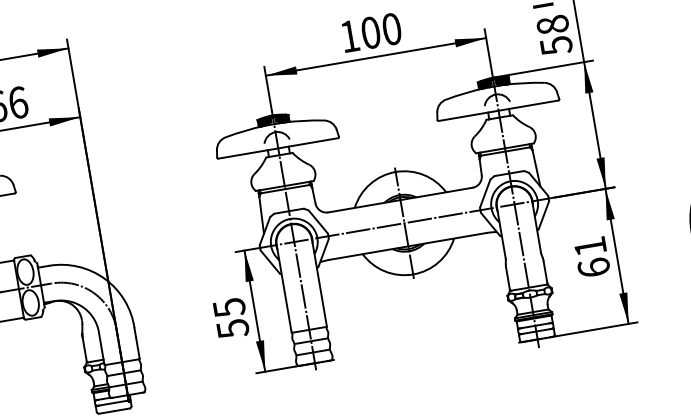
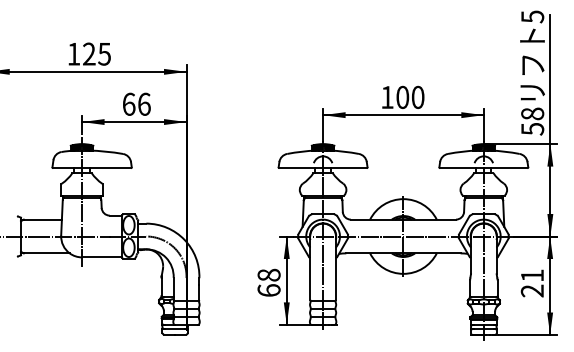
text: (593, 267) -> (532, 290), 61 -> 21
text: (230, 317) -> (268, 282), 55 -> 68

